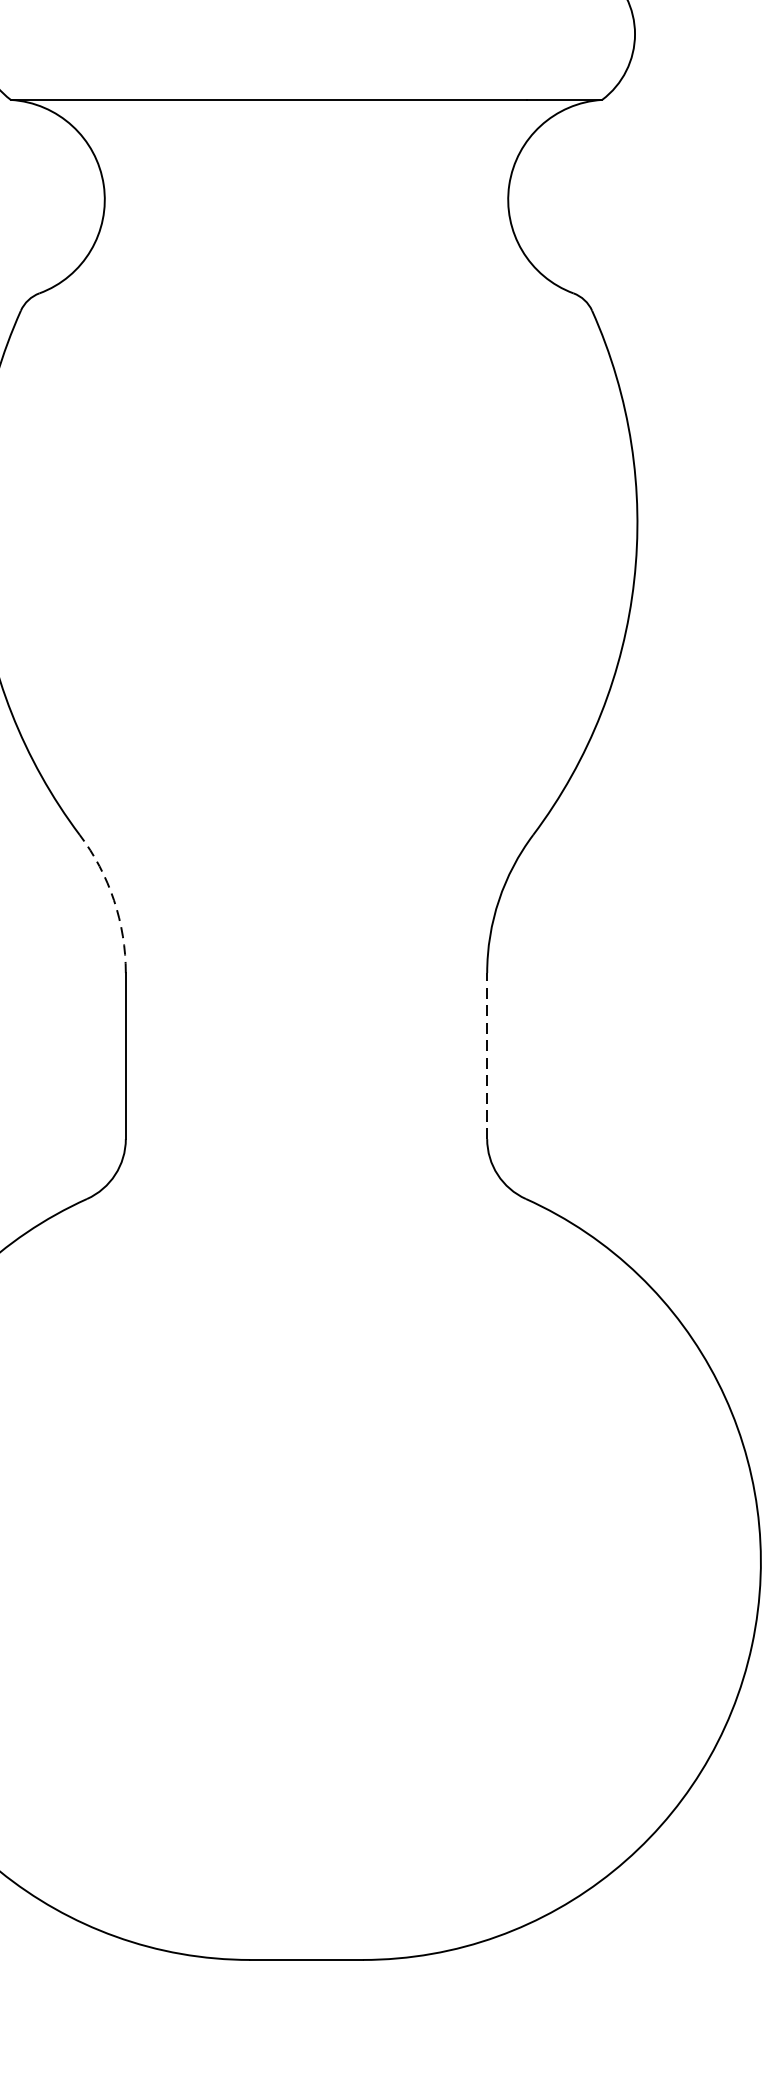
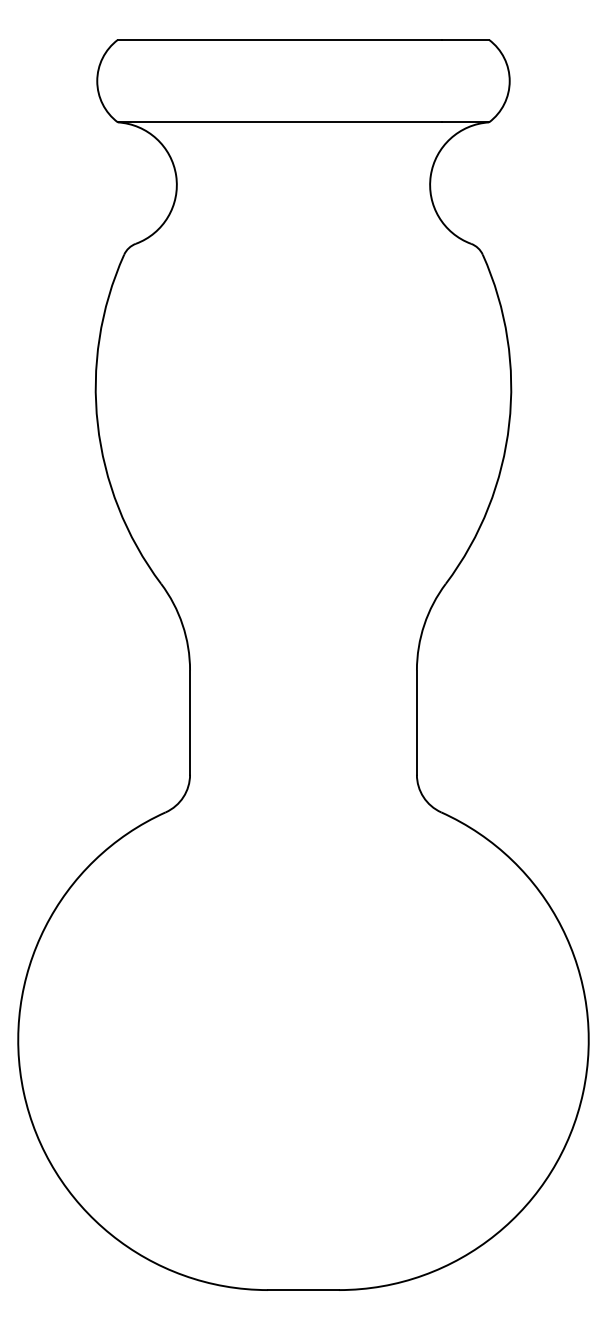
arc: (113, 899) -> (182, 624), dashed -> solid
line: (486, 1055) -> (416, 722), dashed -> solid

